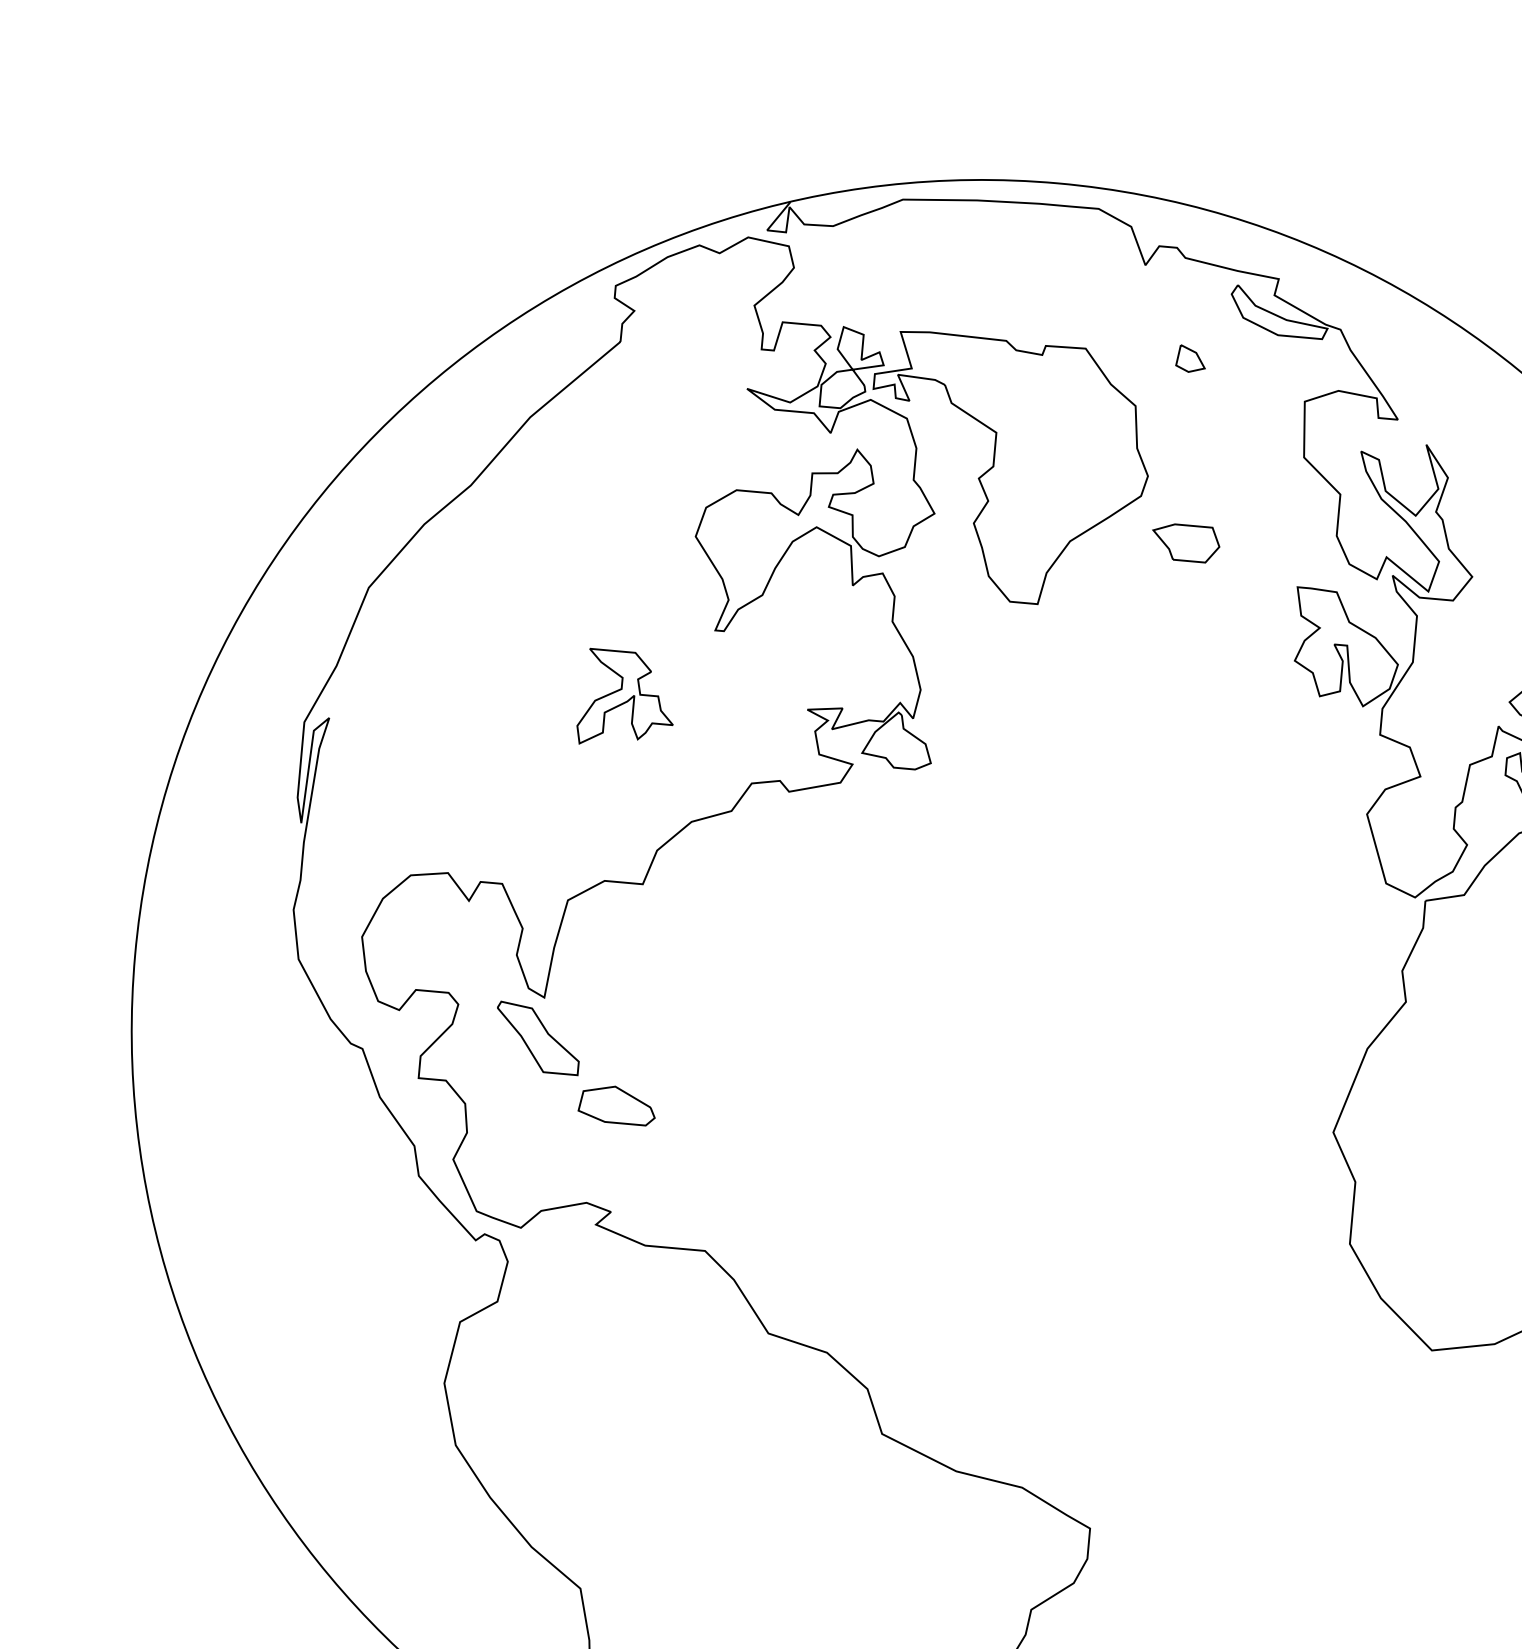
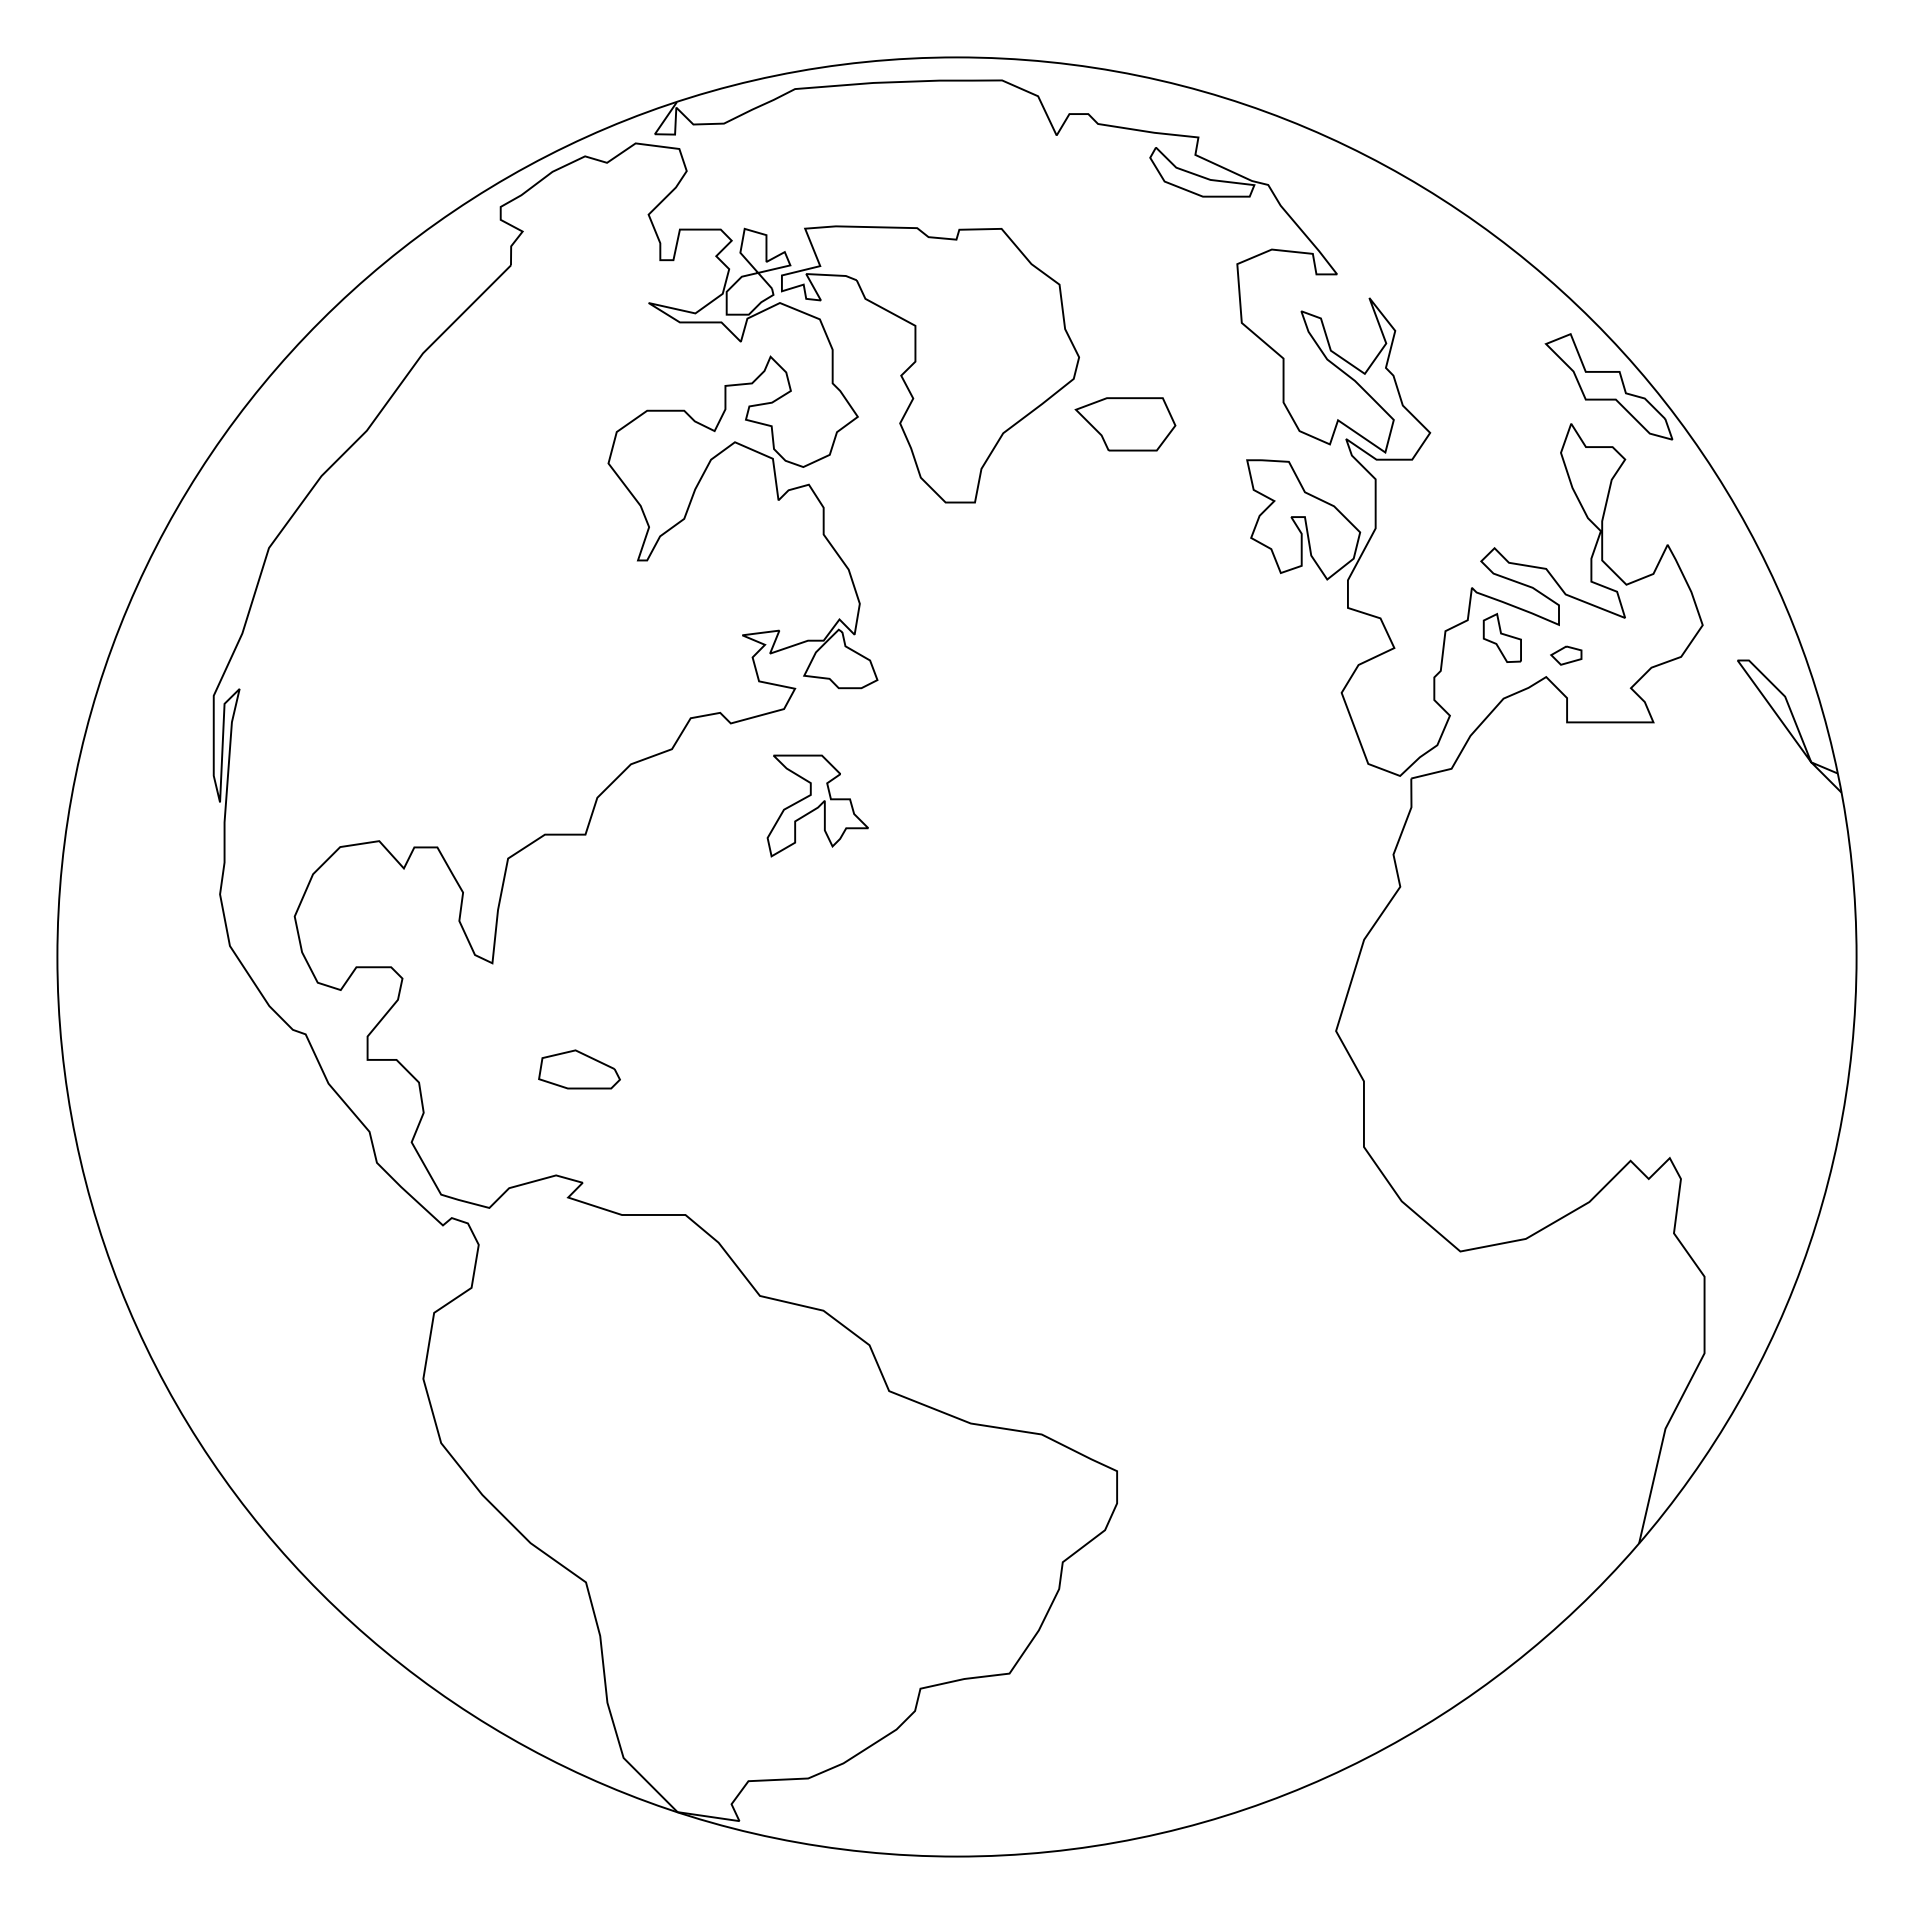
part: (1191, 358) -> (1113, 229), removed
part: (1185, 542) -> (1124, 423), size x1.4
part: (627, 699) -> (817, 805), moved
part: (537, 1038) -> (489, 1006), removed

